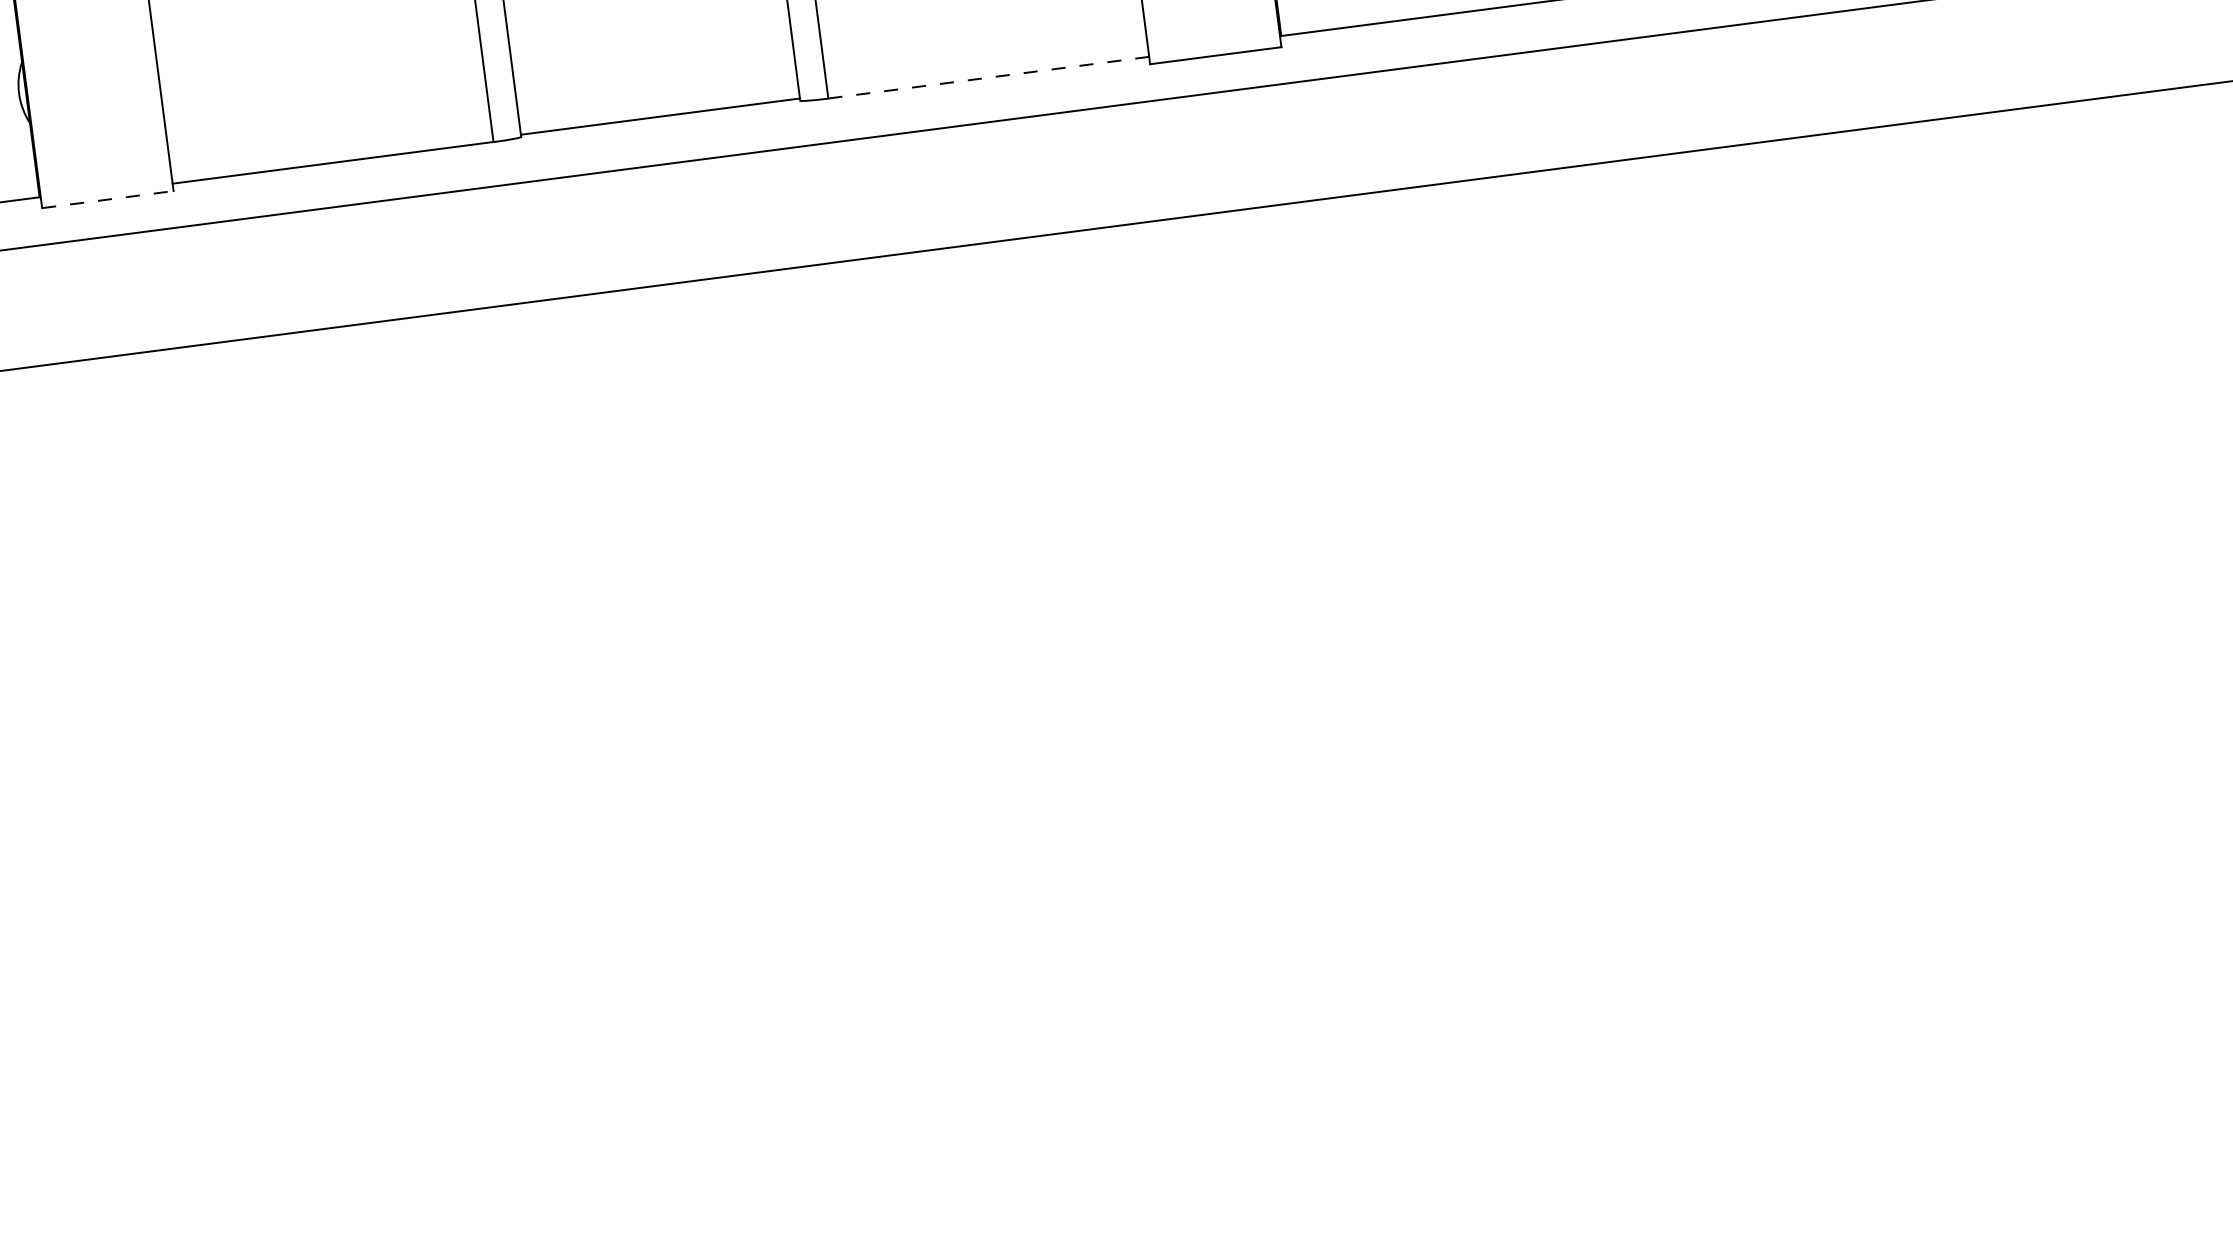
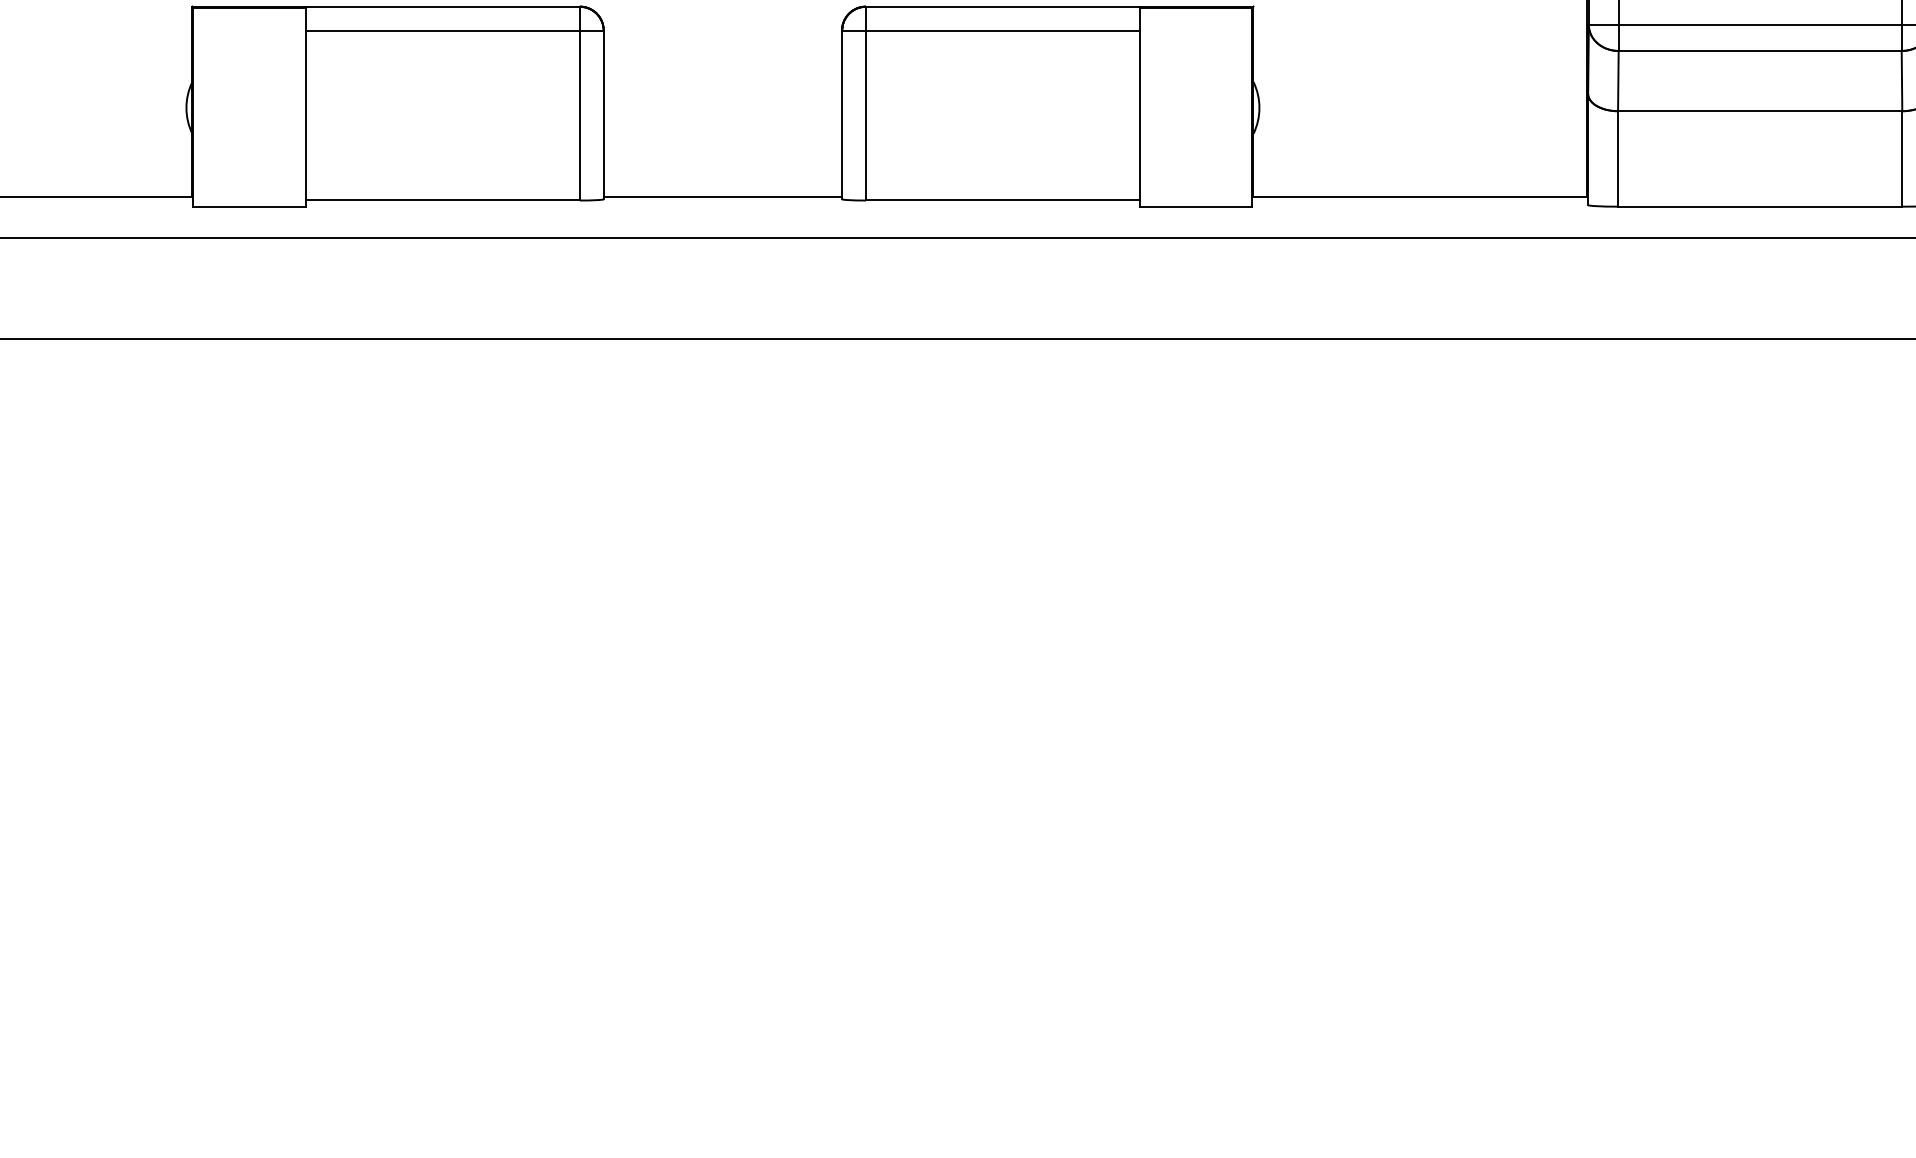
line: (988, 77) -> (1002, 200), dashed -> solid
line: (109, 199) -> (250, 206), dashed -> solid

